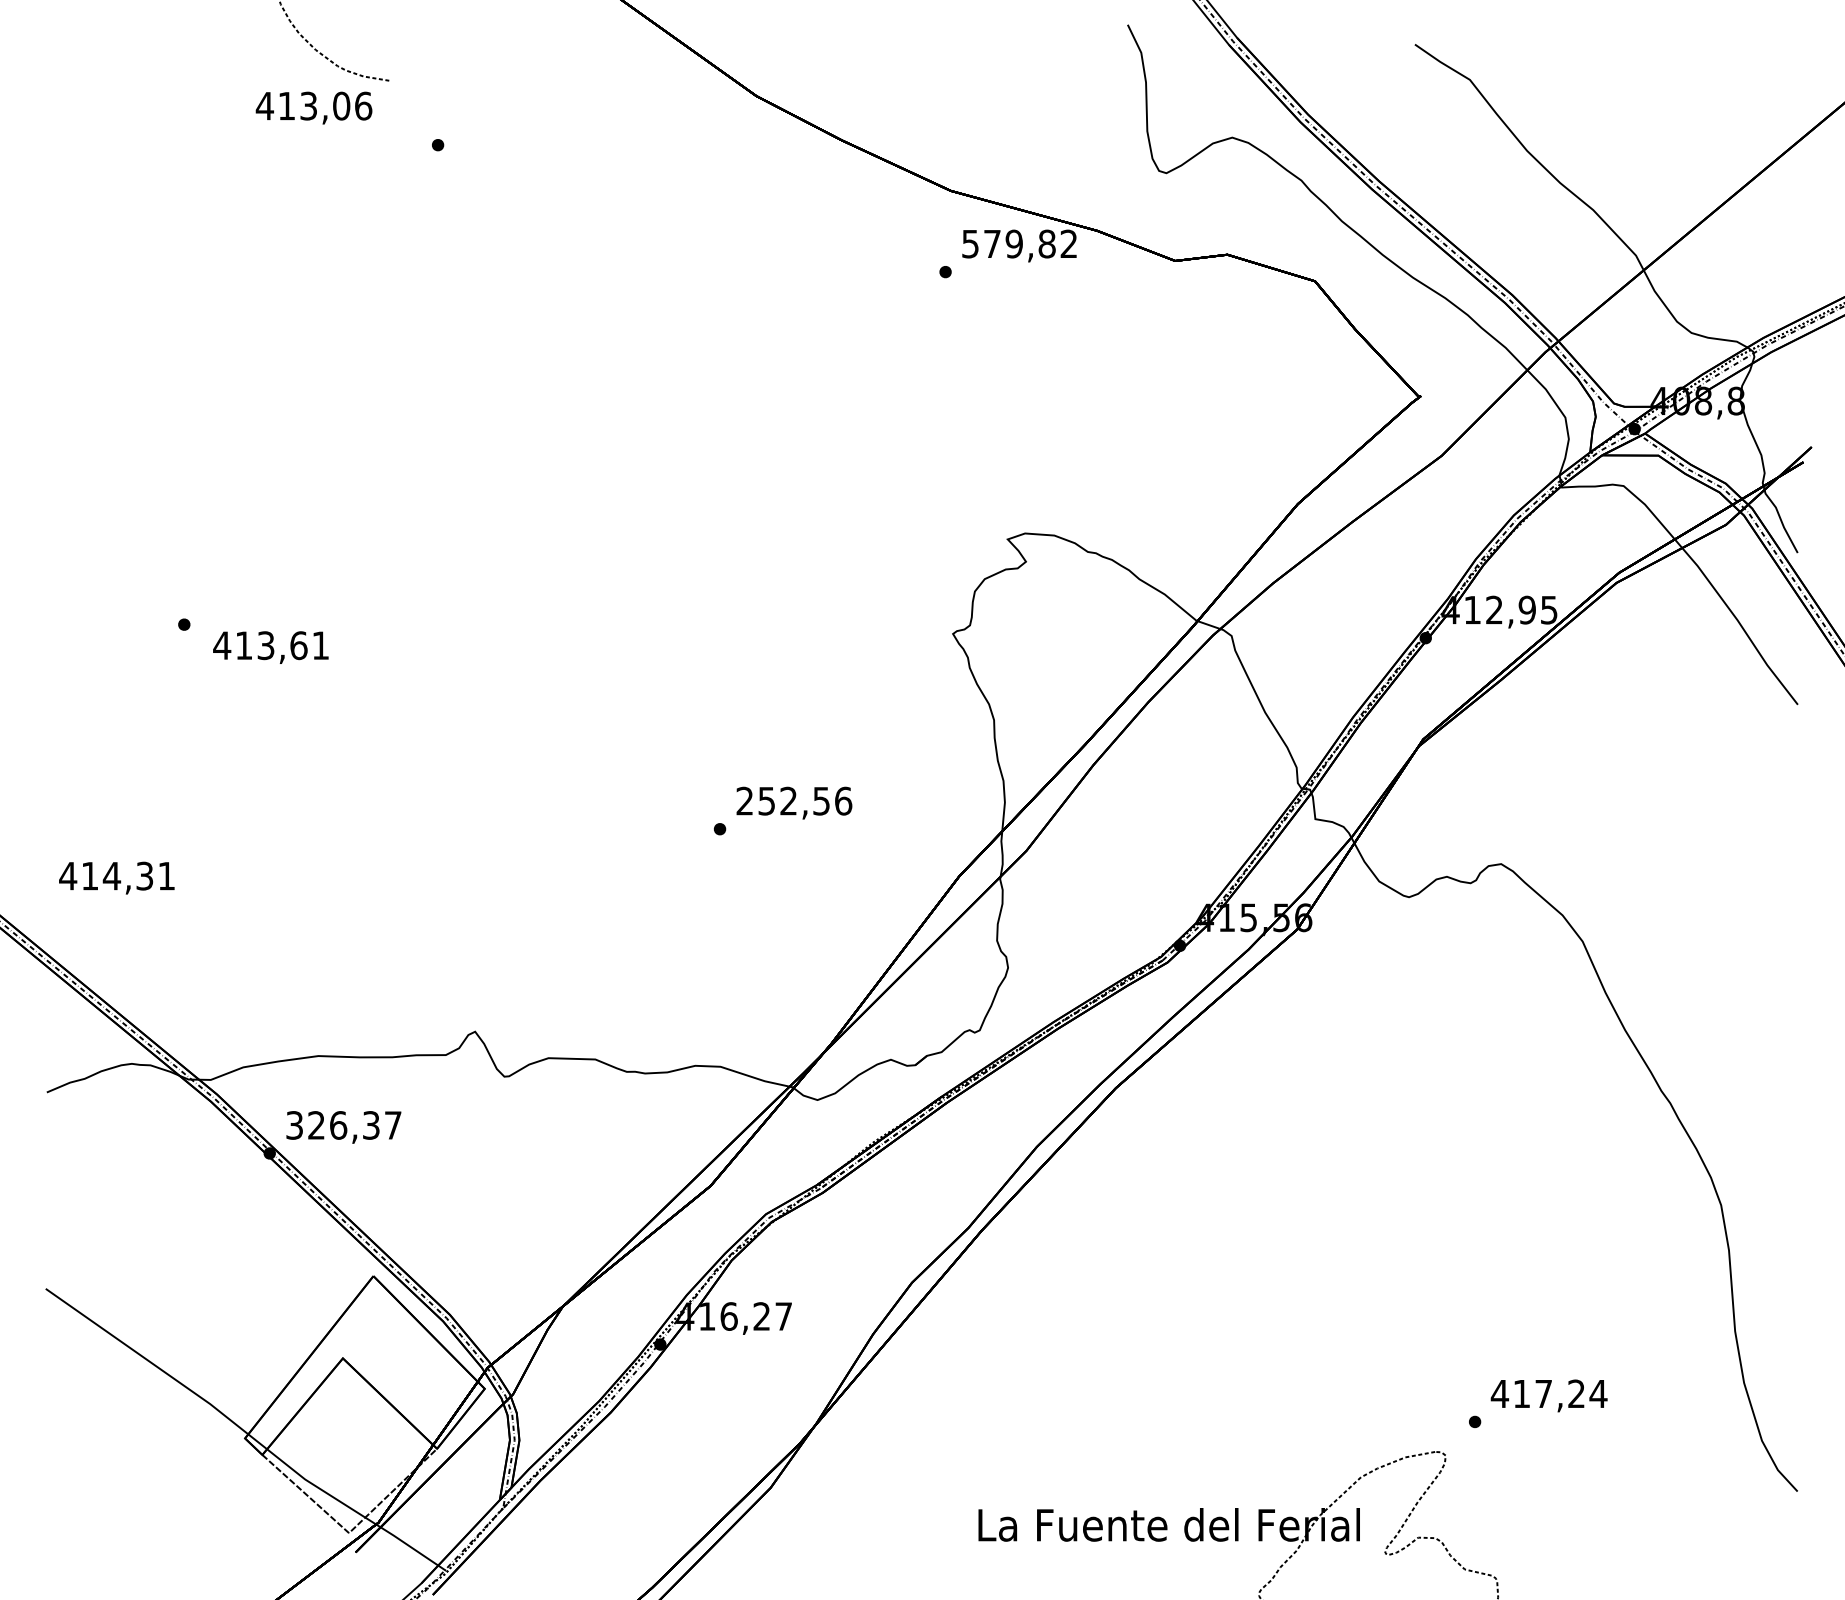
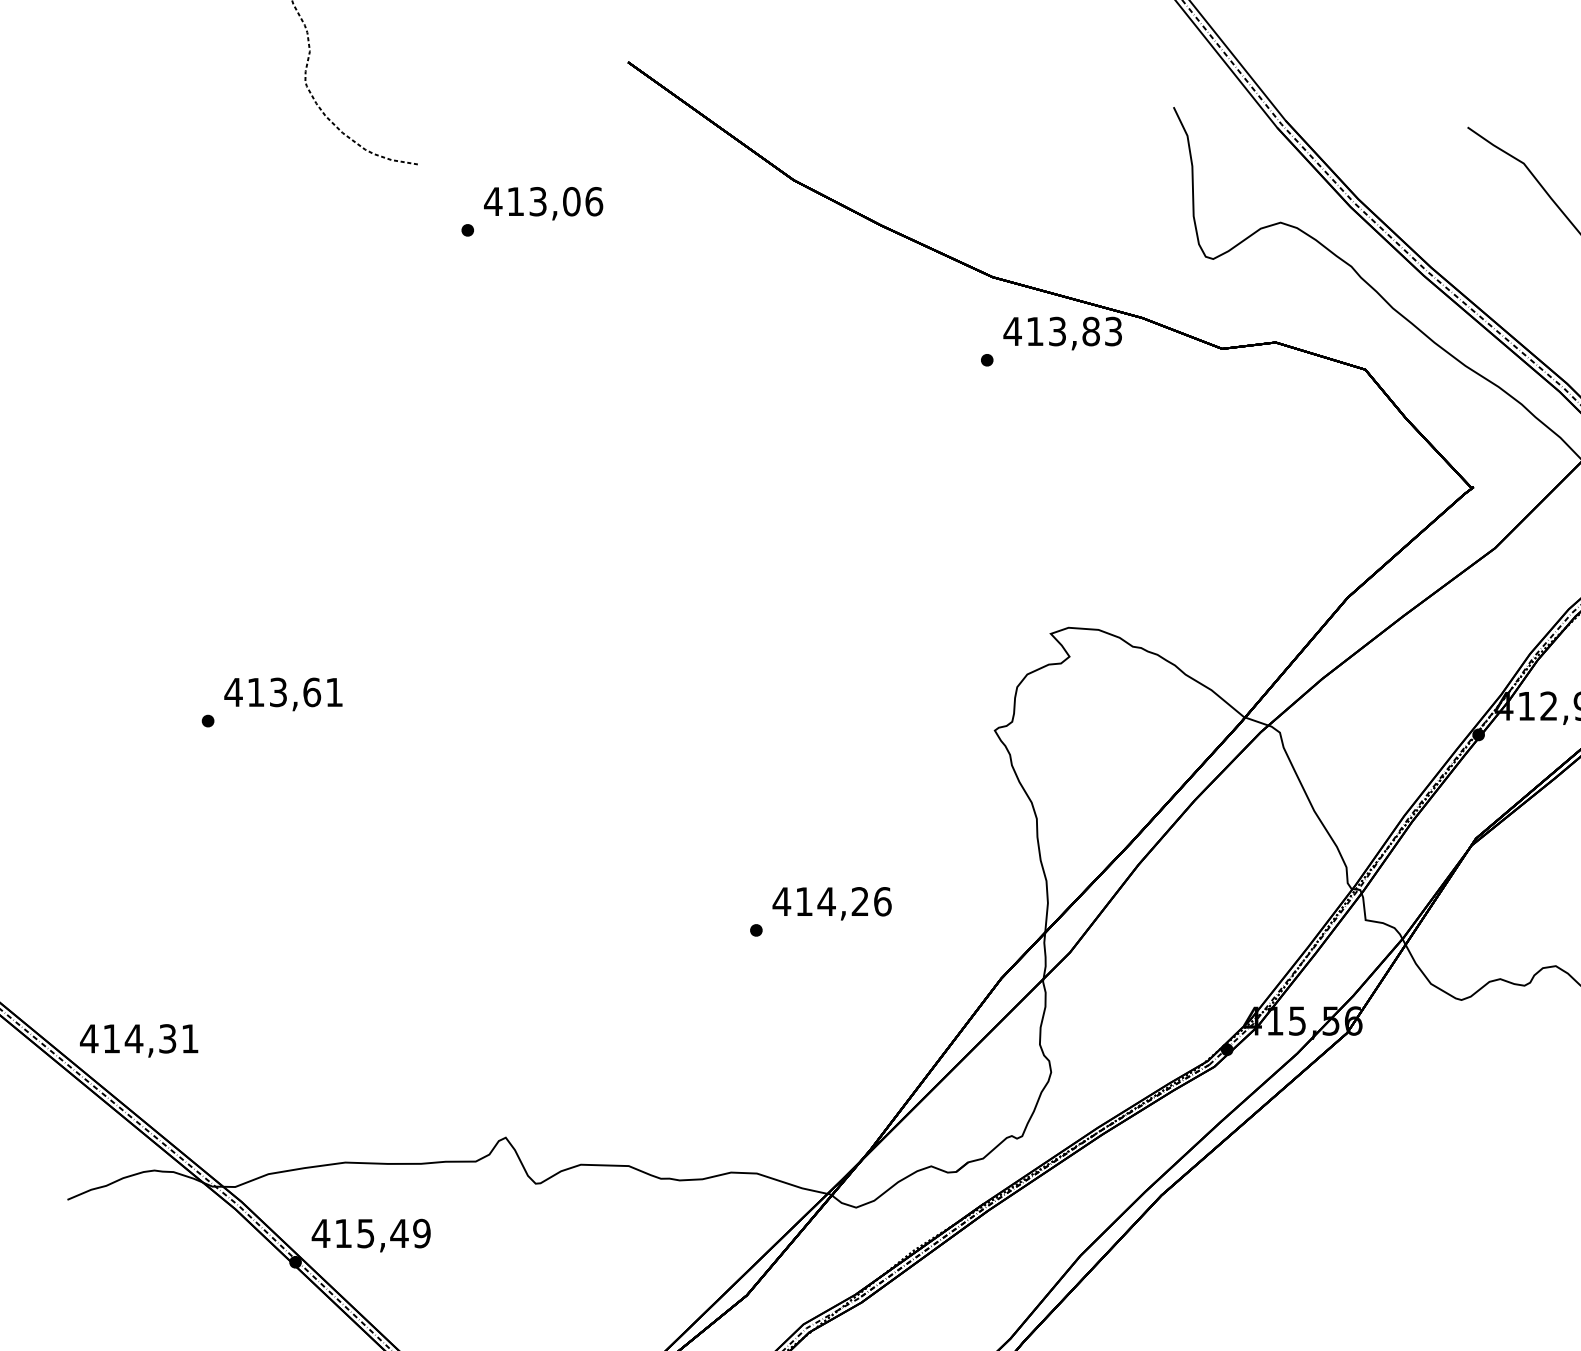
text: (313, 107) -> (542, 203), moved
text: (1019, 243) -> (1062, 331), 579,82 -> 413,83
text: (270, 647) -> (283, 694), moved
text: (782, 800) -> (820, 901), 252,56 -> 414,26
text: (116, 877) -> (138, 1040), moved
text: (343, 1125) -> (371, 1233), 326,37 -> 415,49

